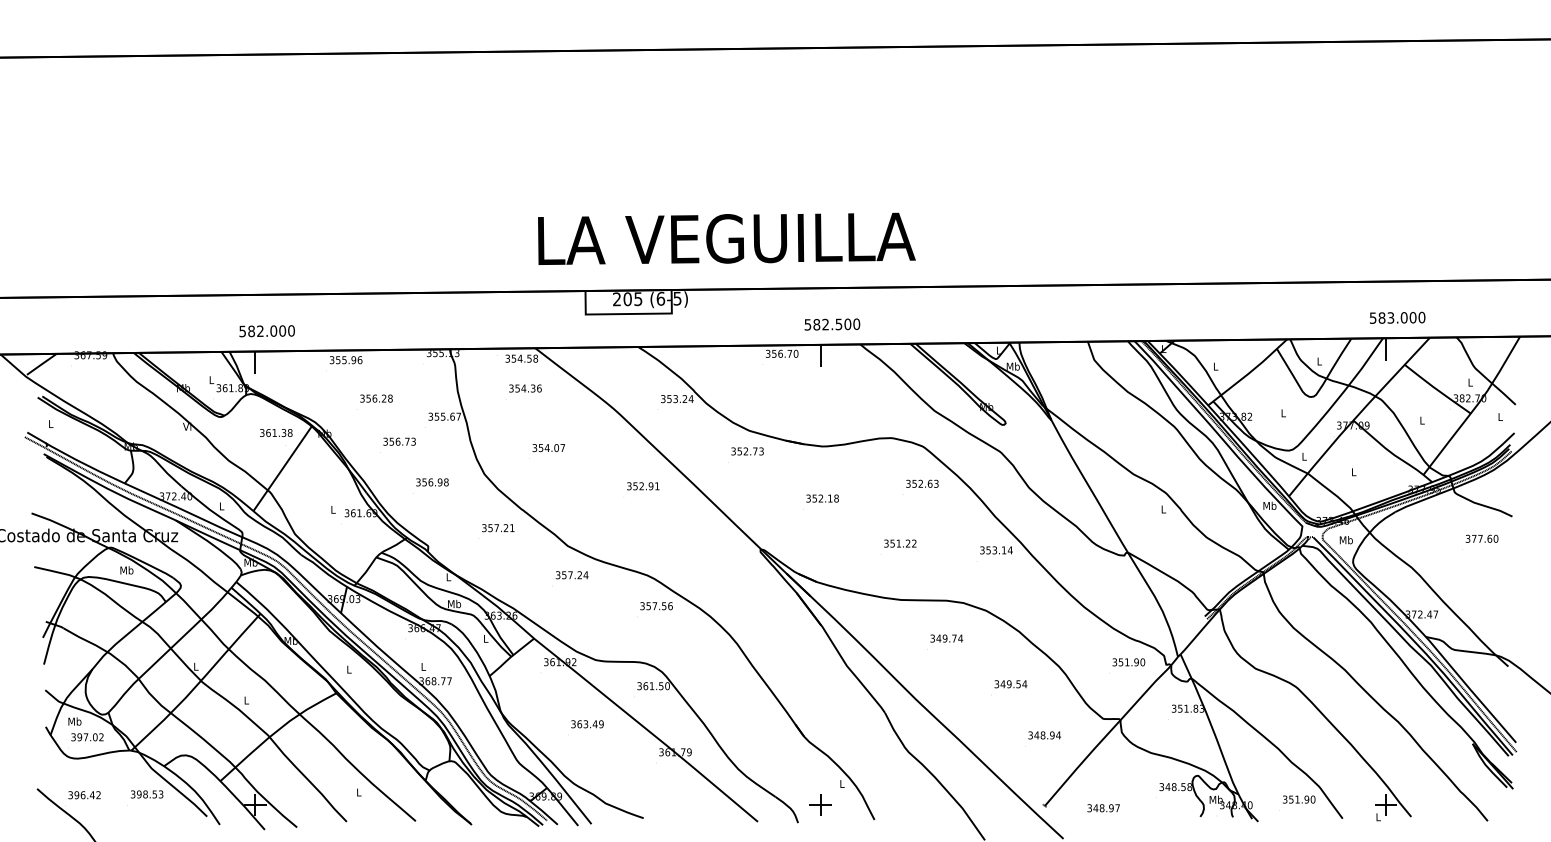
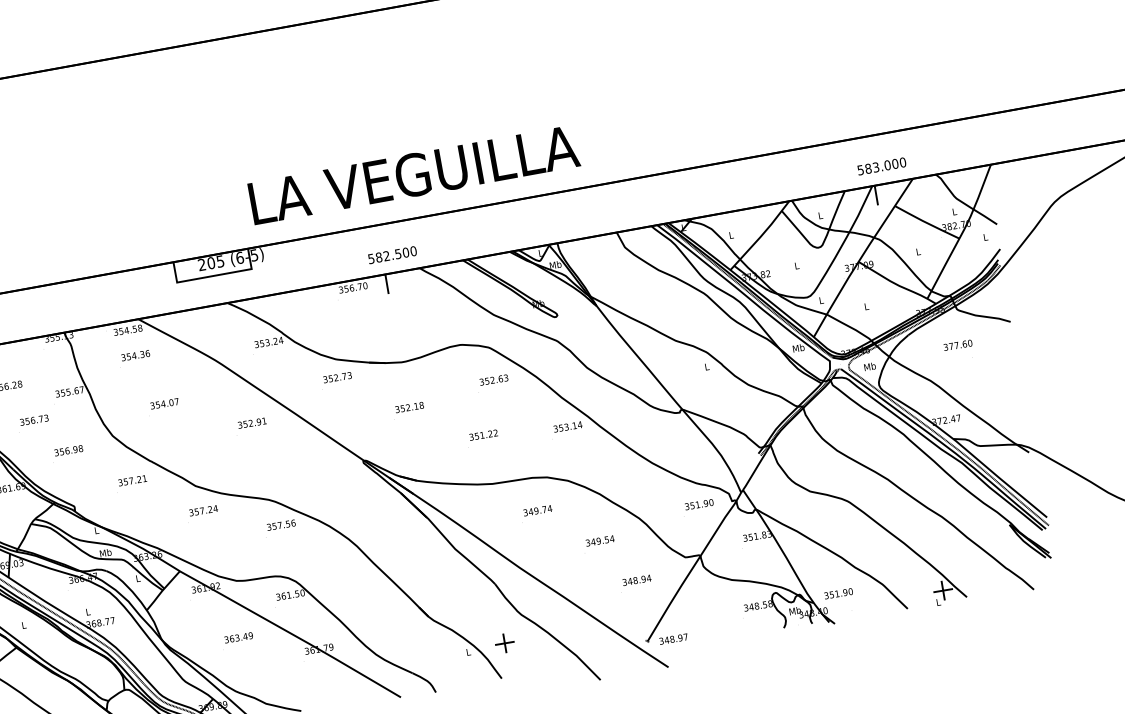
text: (726, 238) -> (413, 174), moved
text: (1481, 538) -> (957, 345), moved
text: (1299, 799) -> (838, 593), moved
part: (820, 804) -> (504, 642), moved
text: (1103, 808) -> (673, 639), moved

